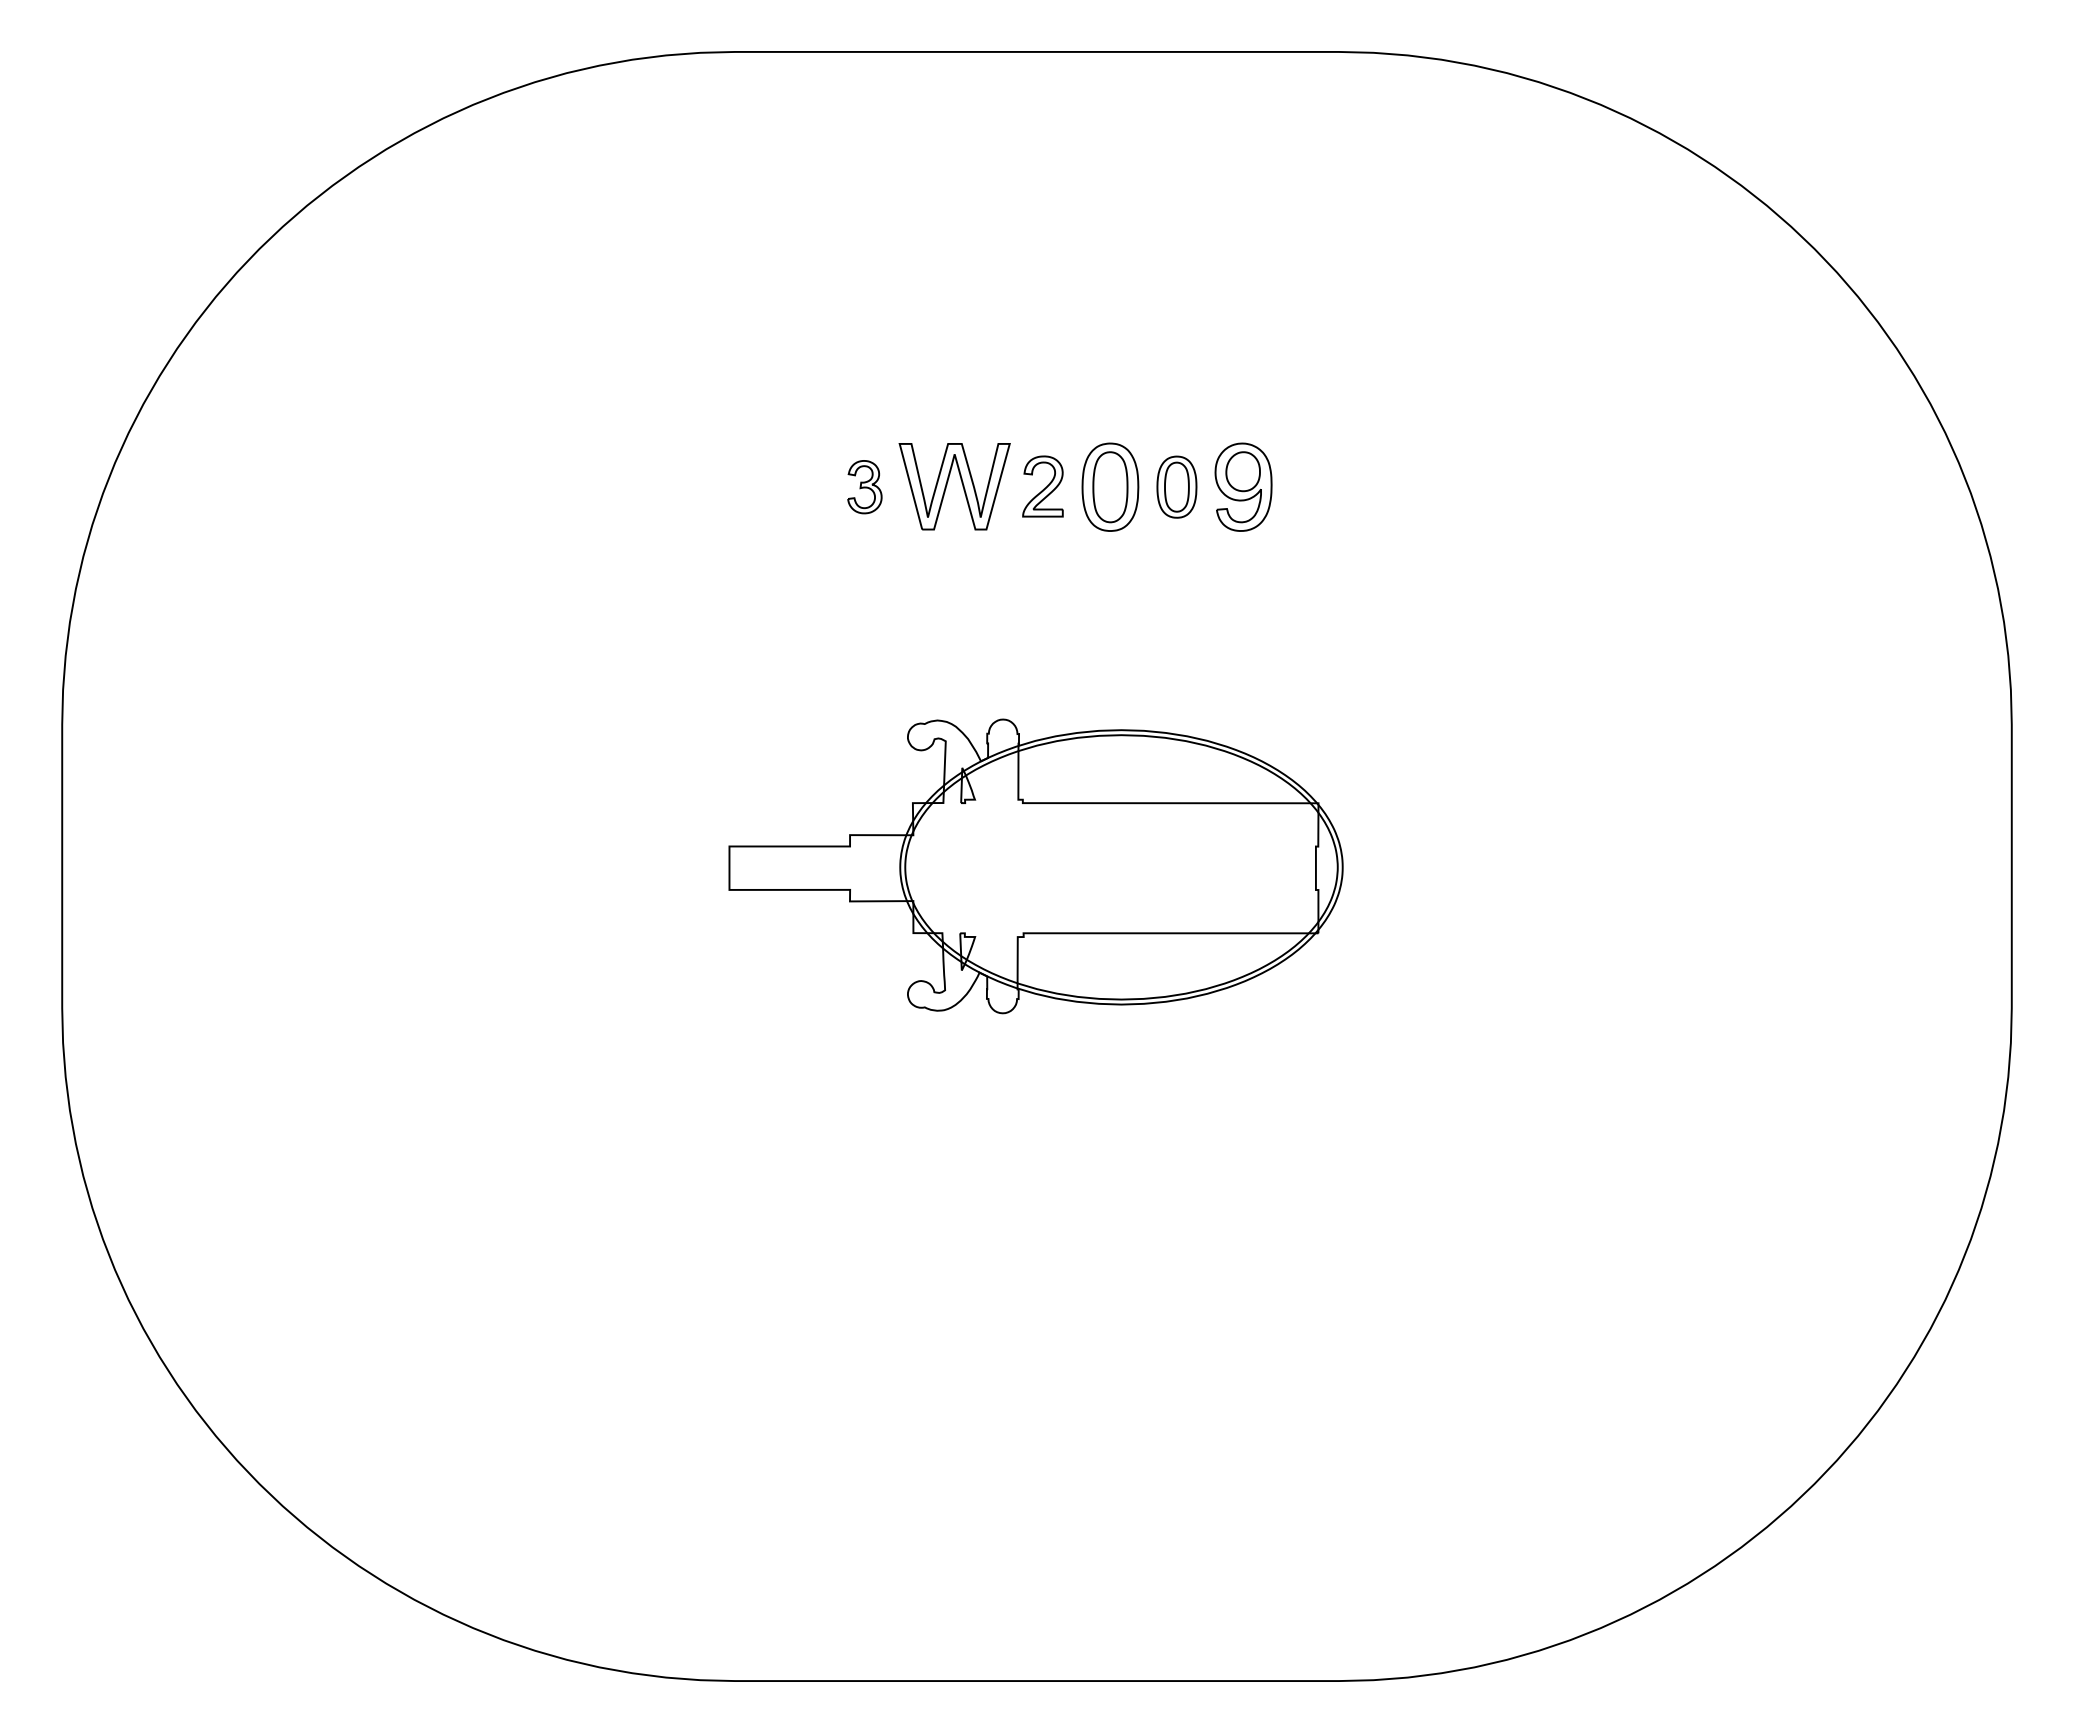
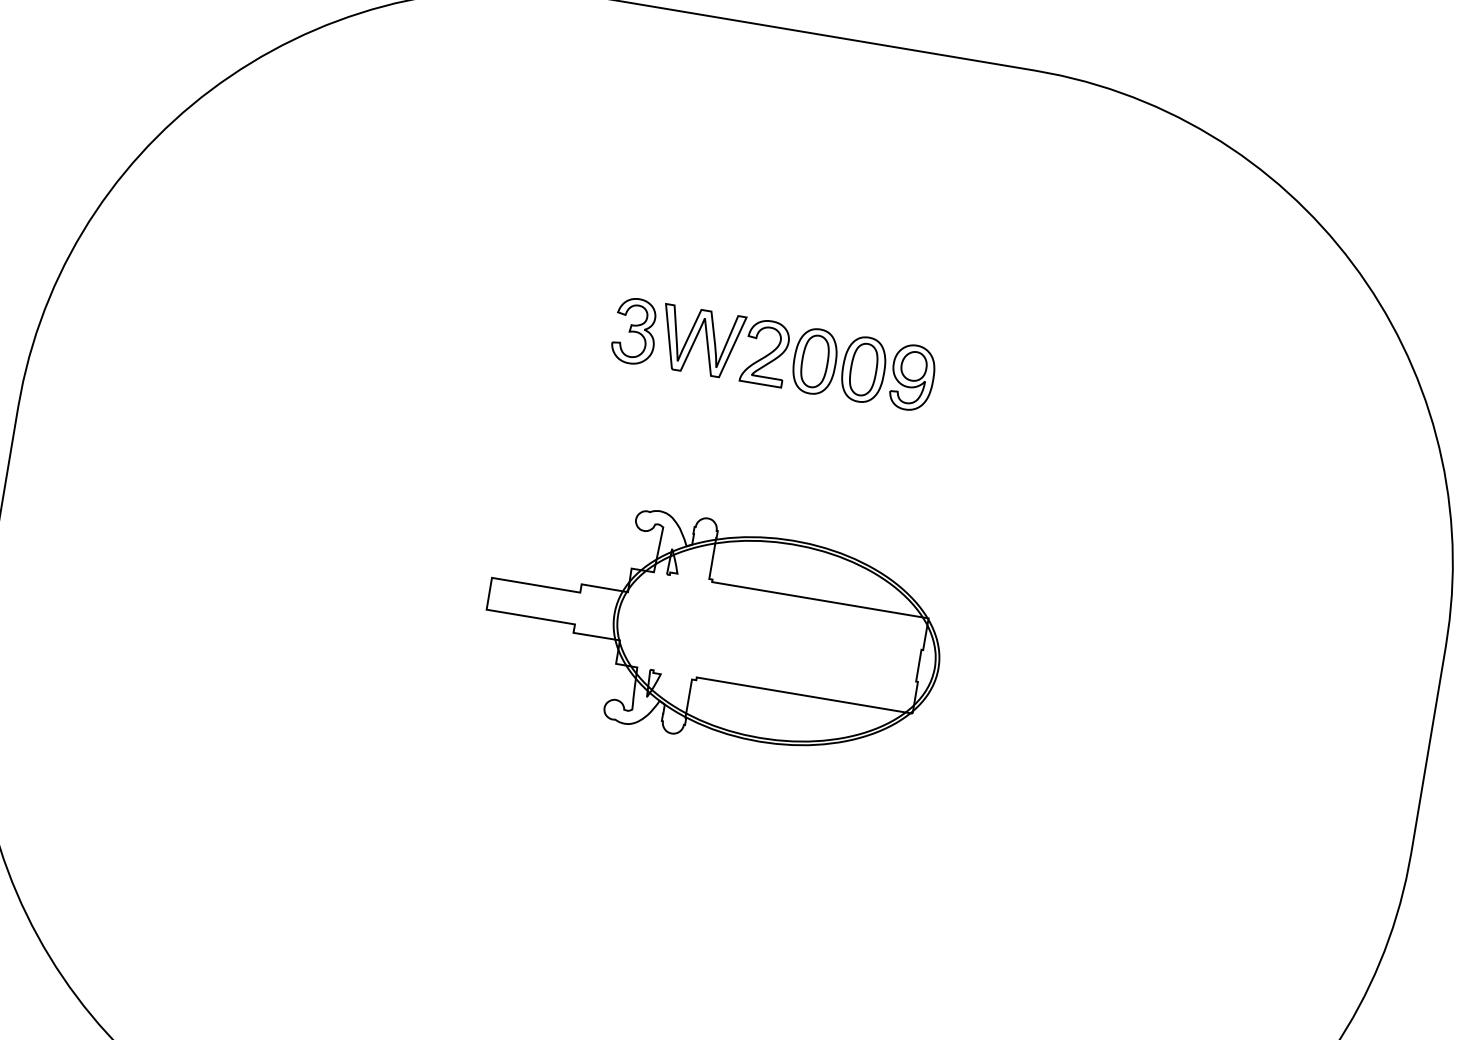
part: (864, 486) -> (634, 330), size x1.67
part: (1042, 486) -> (765, 352), size x1.43
part: (1176, 486) -> (863, 369), size x1.43

